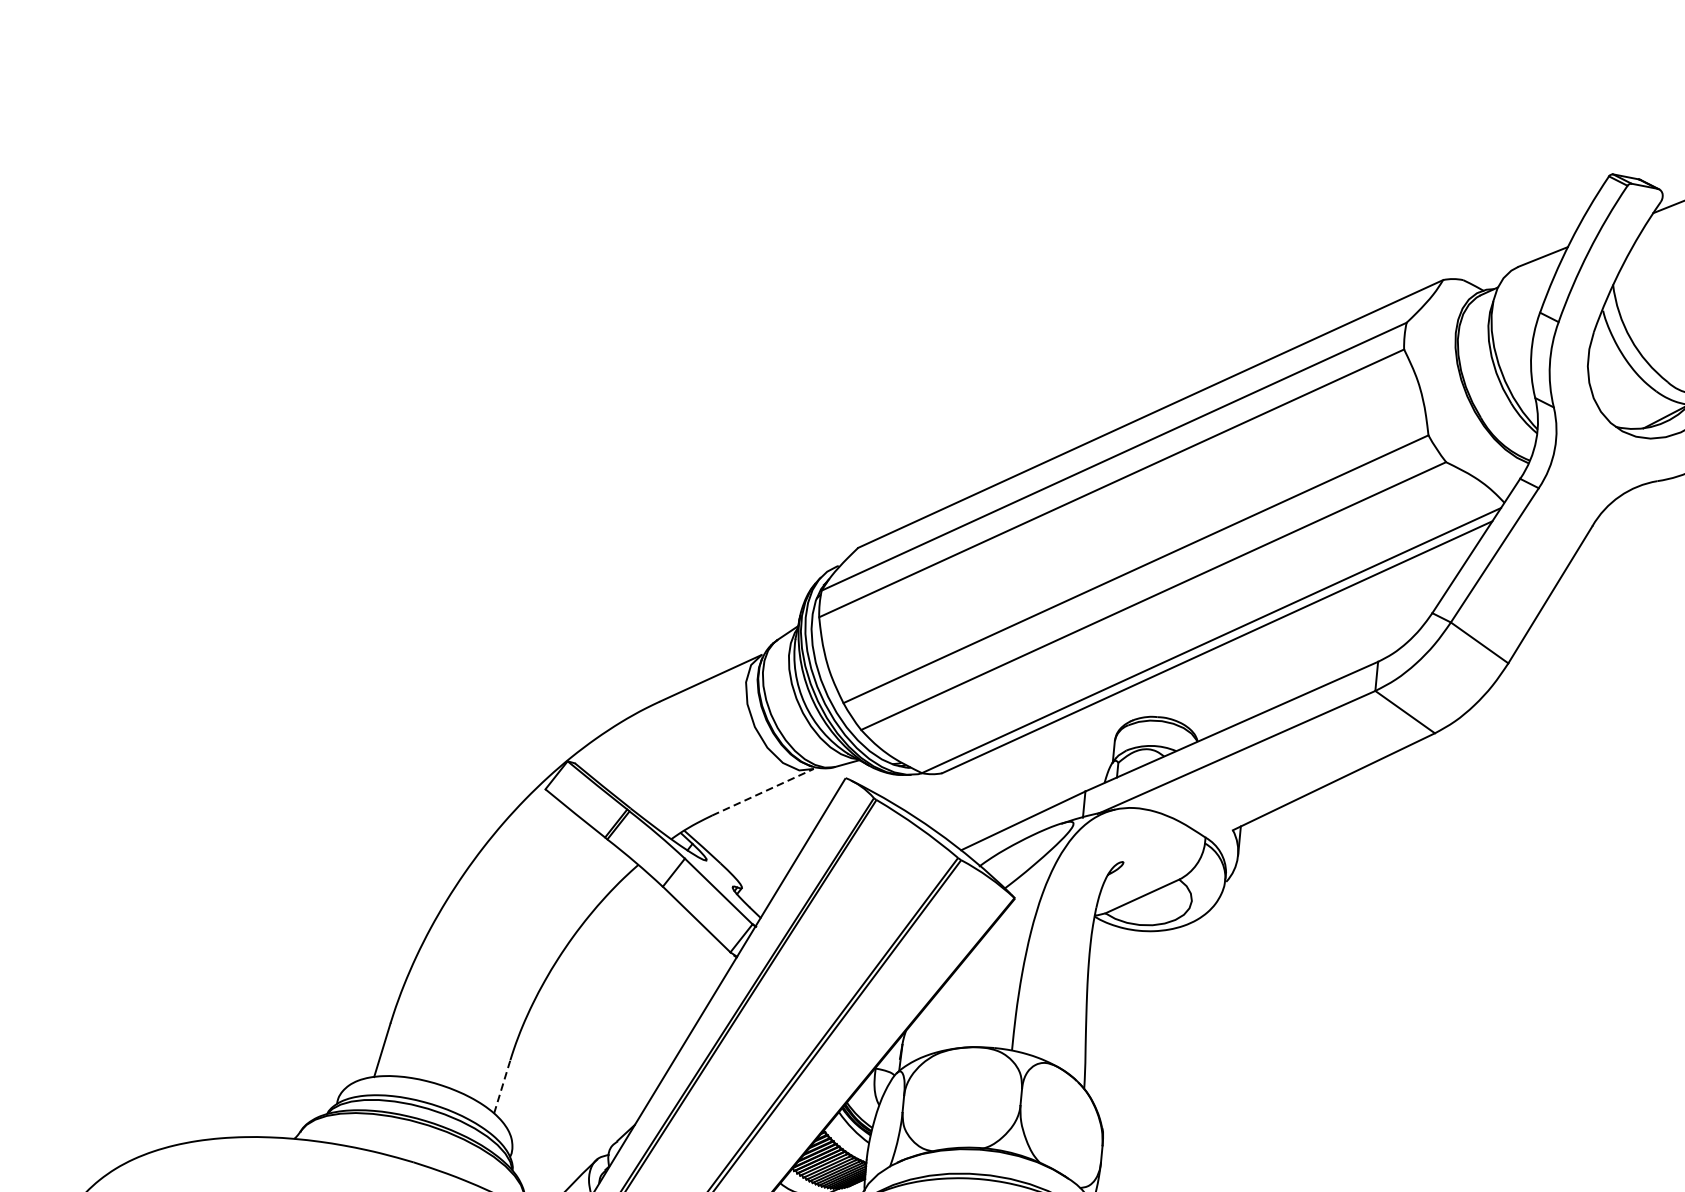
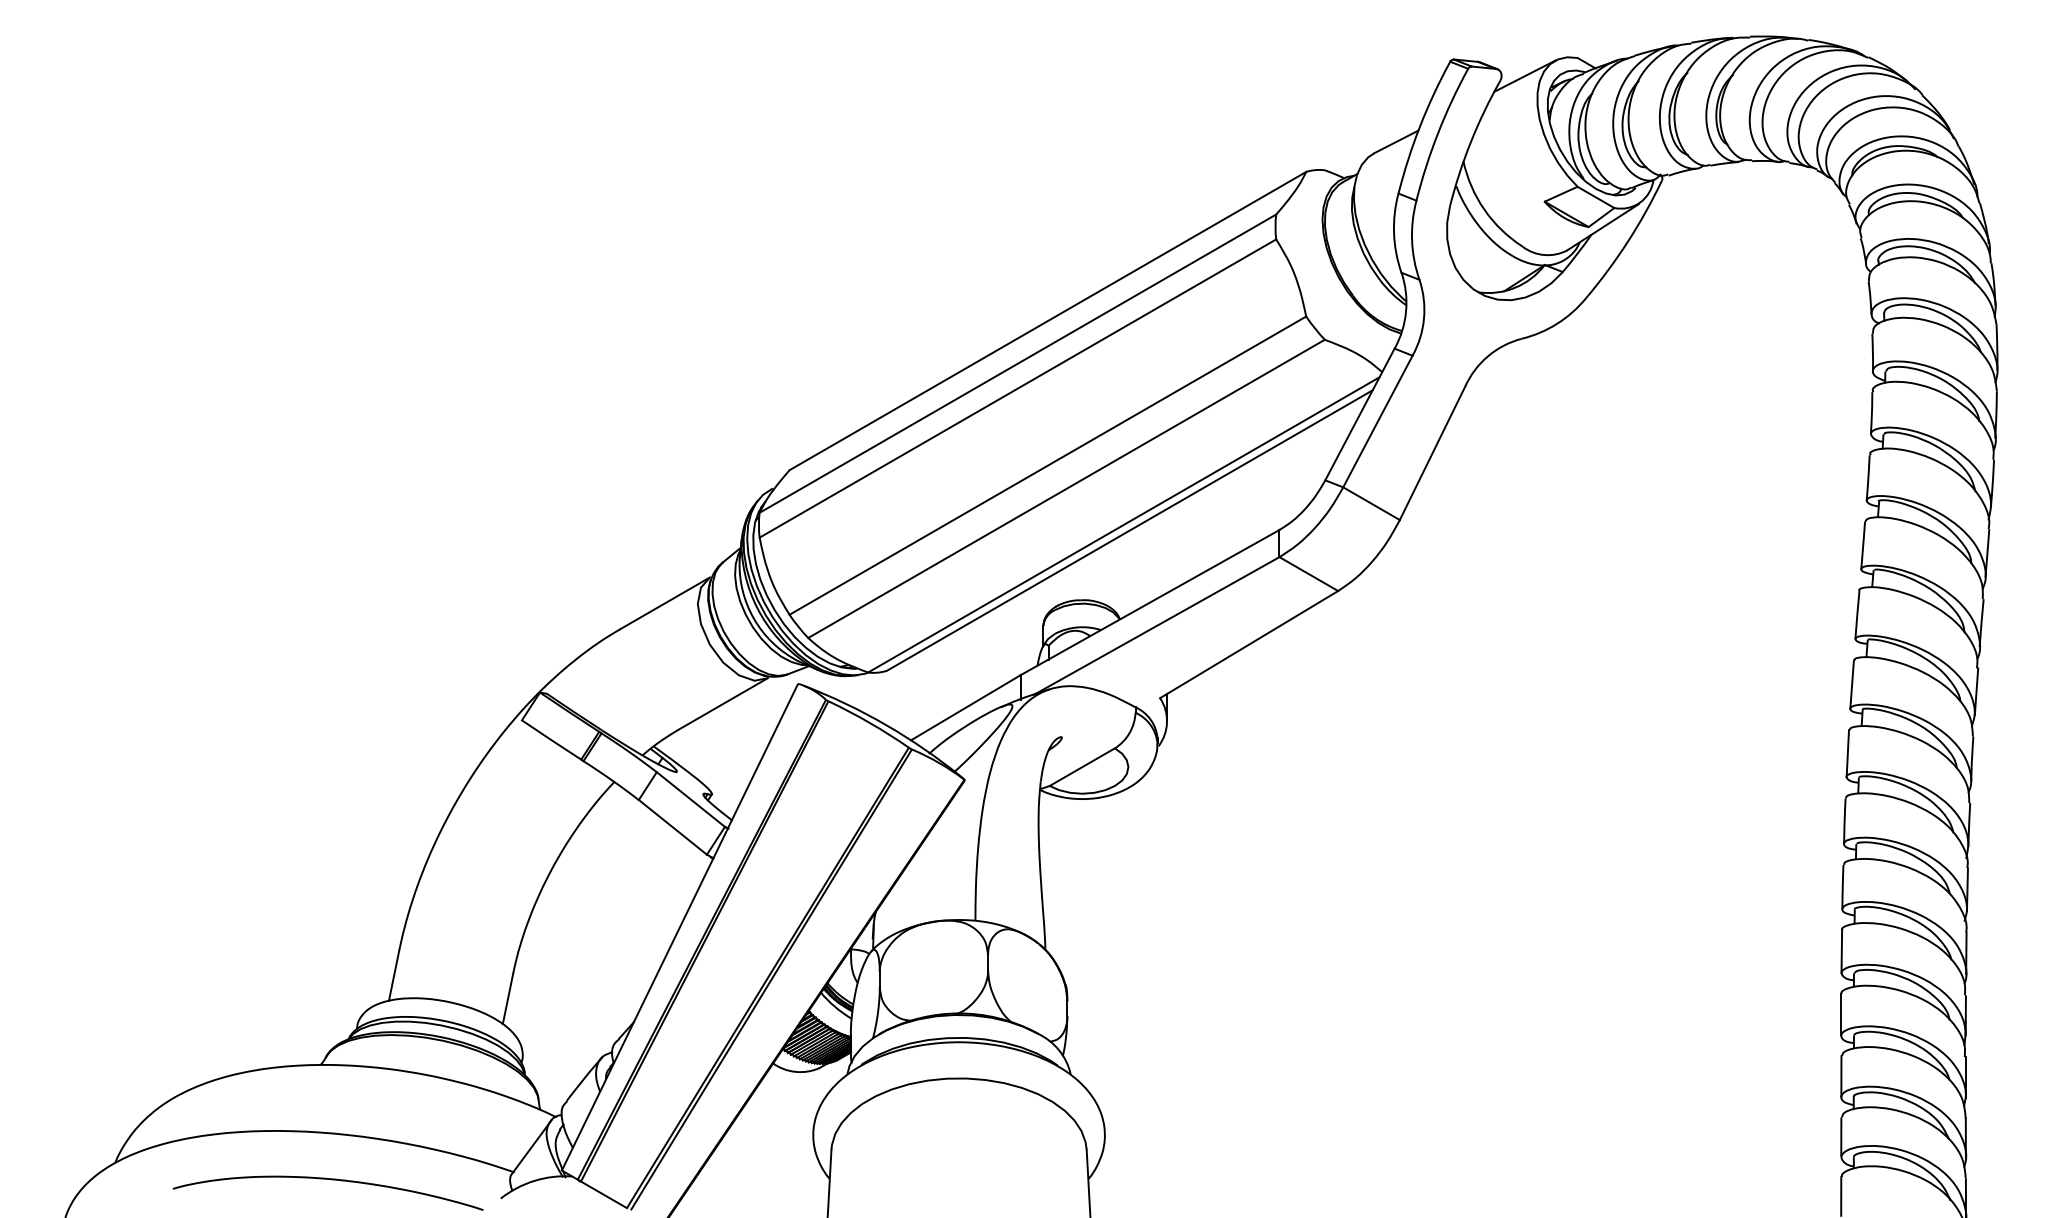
line: (763, 792) -> (723, 704), dashed -> solid
line: (502, 1086) -> (508, 998), dashed -> solid

